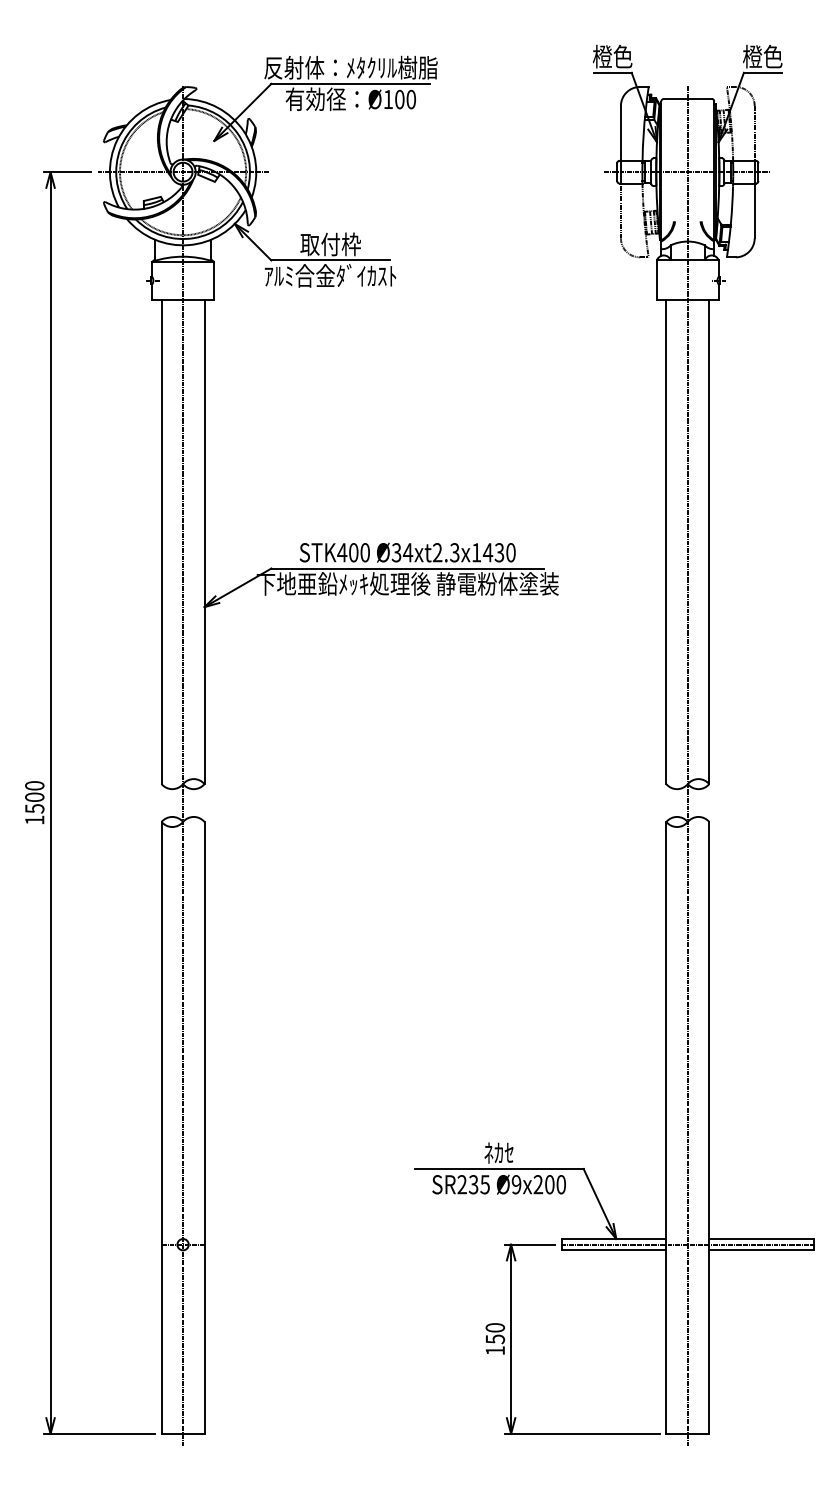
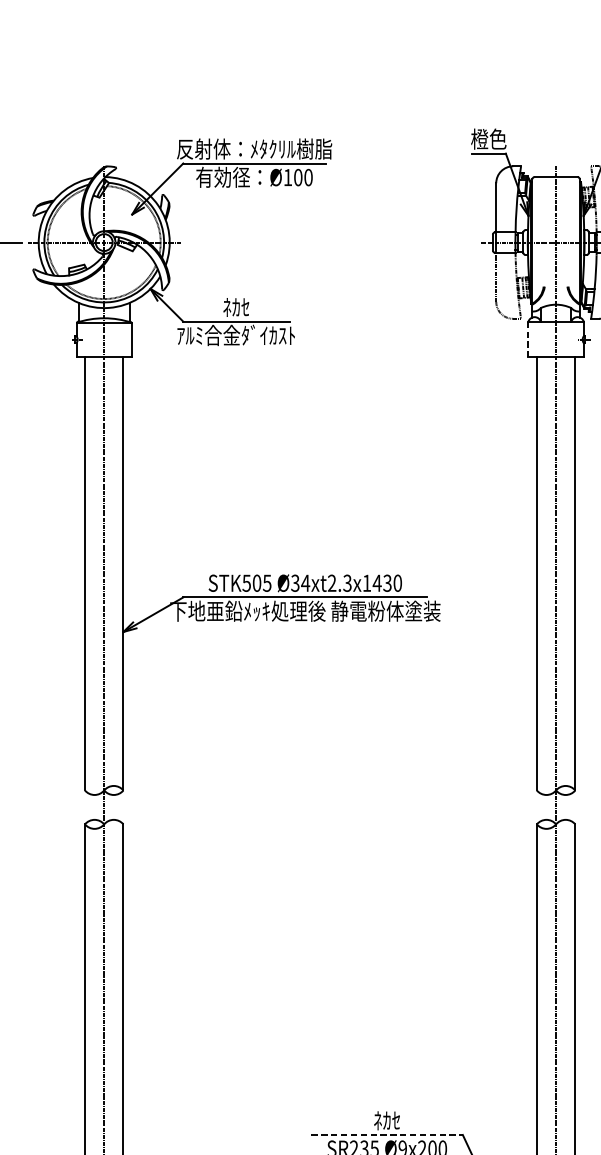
text: (330, 244) -> (236, 307), 取付枠 -> ﾈｶｾ
line: (656, 280) -> (528, 339), solid -> dashed
text: (353, 552) -> (256, 583), STK400 -> STK505
line: (499, 1168) -> (387, 1134), solid -> dashed

